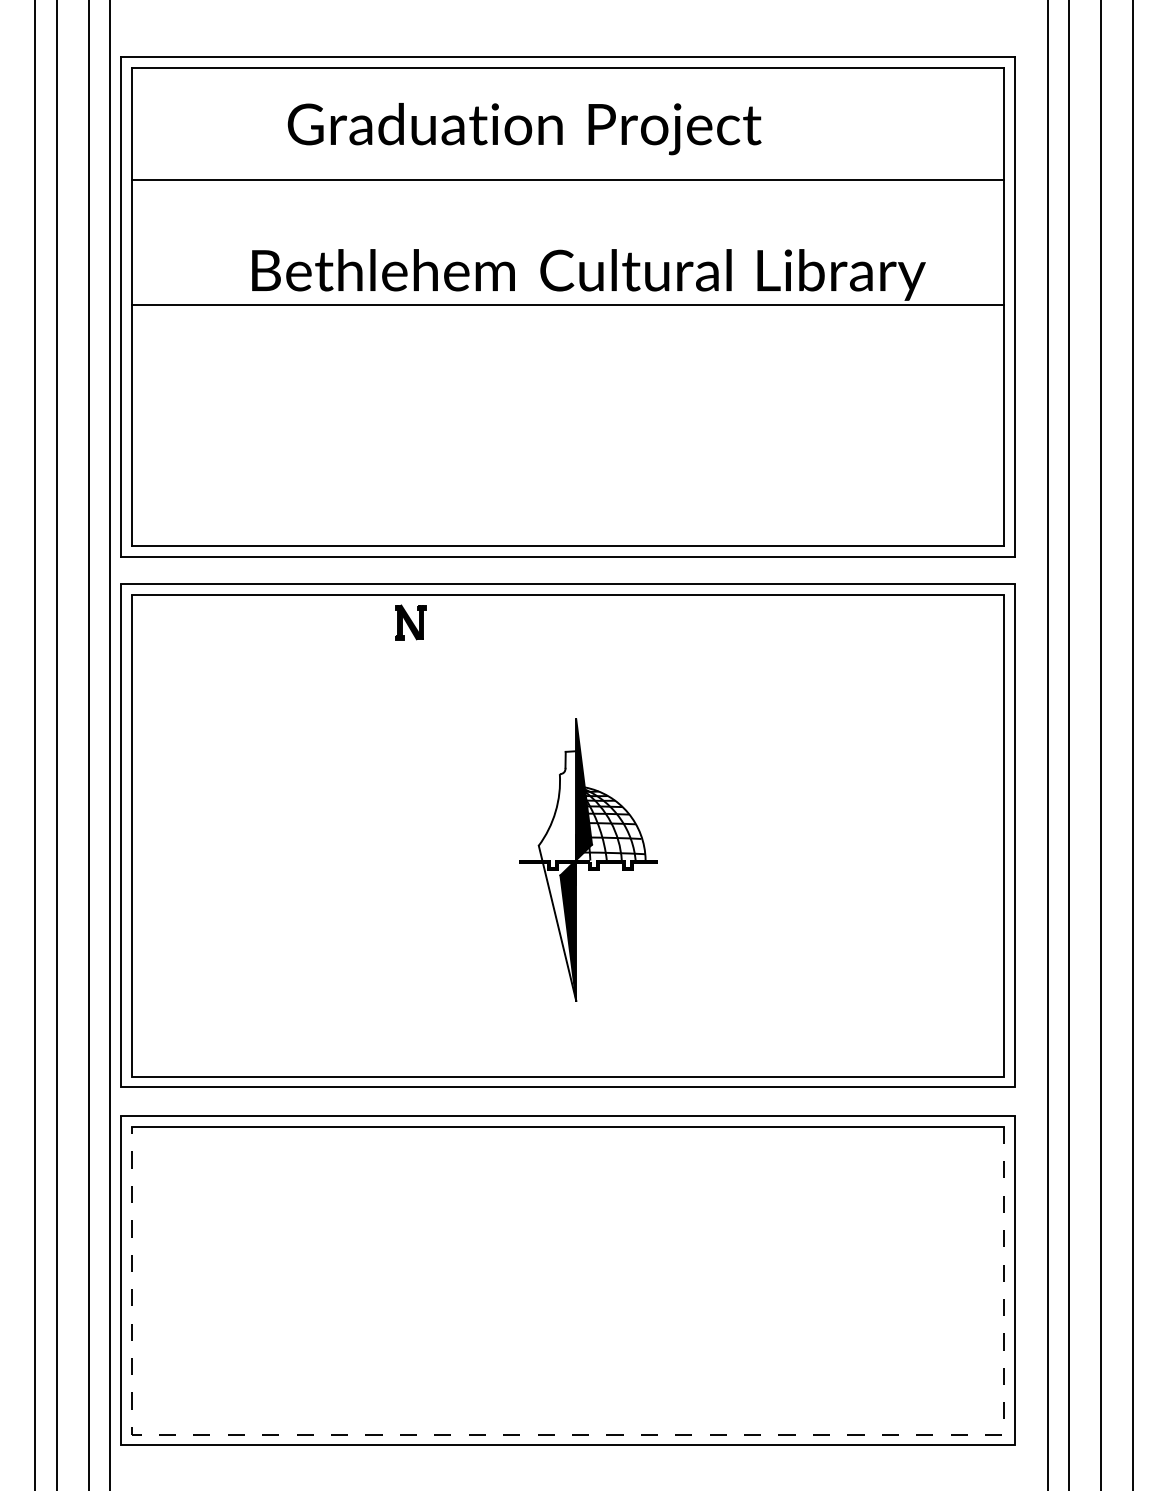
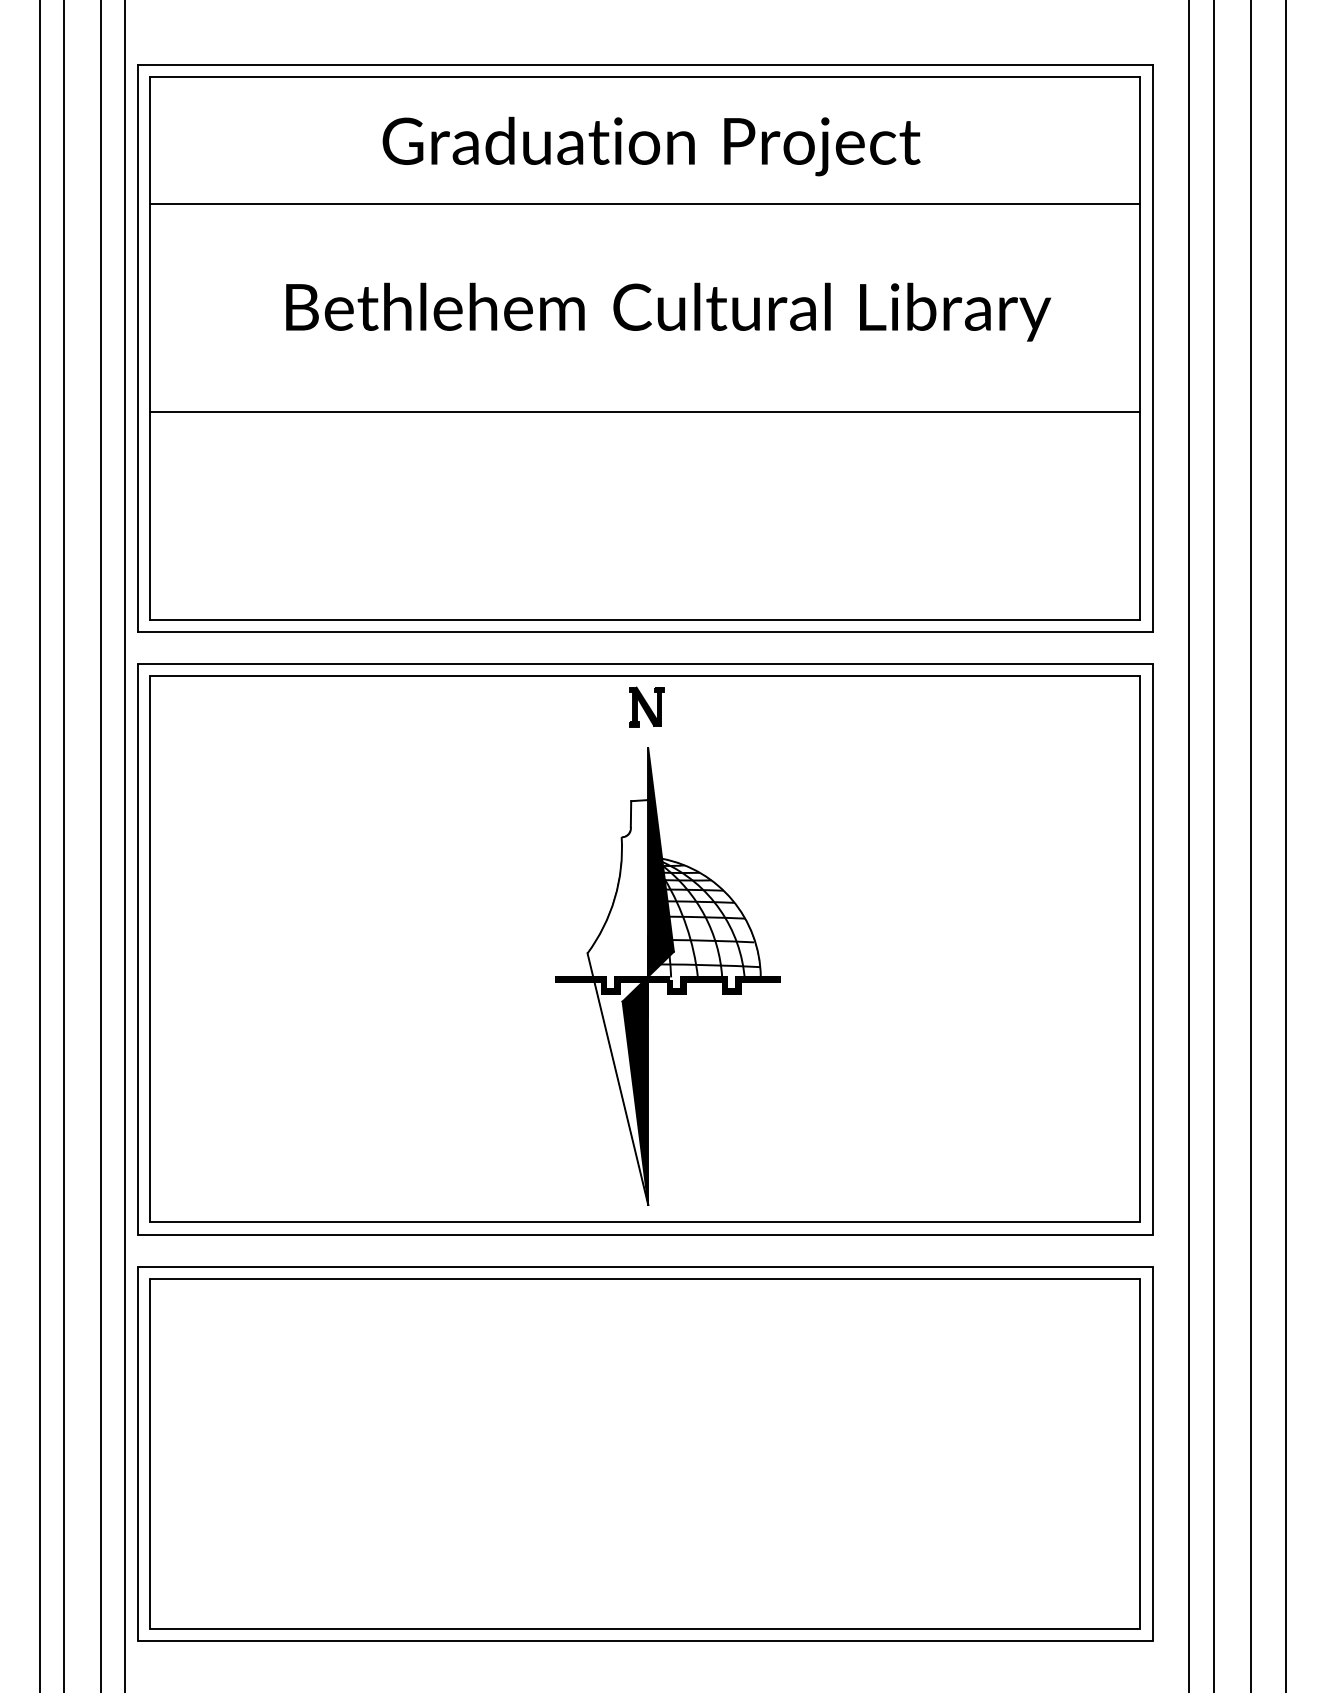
text: (524, 129) -> (651, 146), moved
line: (567, 305) -> (644, 411), moved
part: (410, 622) -> (646, 706), moved
part: (587, 859) -> (667, 976), size x1.43
line: (567, 1434) -> (644, 1628), dashed -> solid

